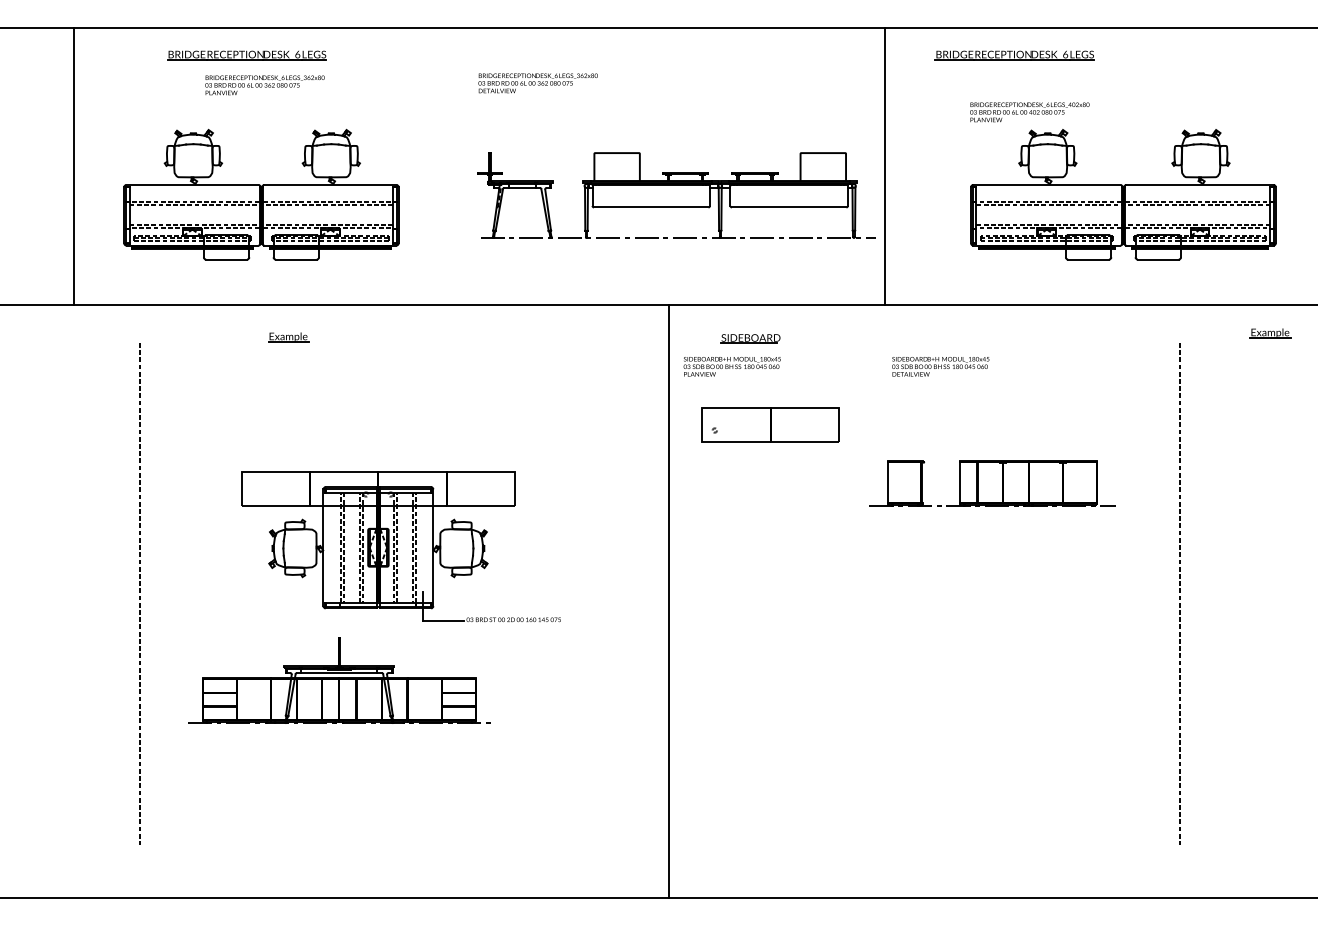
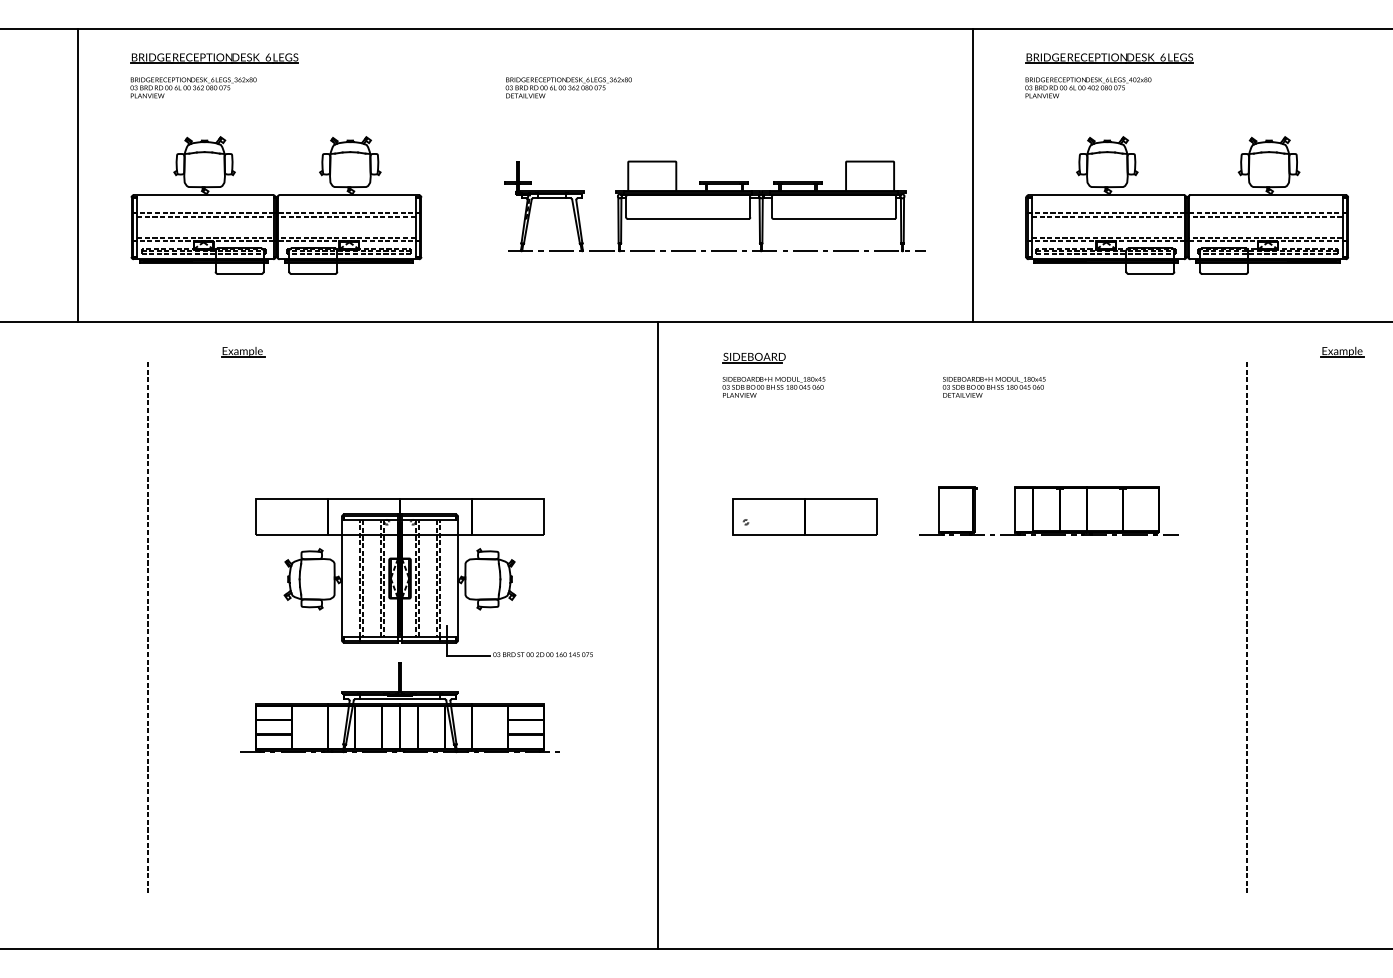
part: (246, 55) -> (214, 58), moved
part: (1014, 55) -> (1109, 58), moved
text: (264, 85) -> (193, 88), moved
text: (1029, 112) -> (1087, 88), moved
line: (884, 166) -> (972, 175), moved
part: (288, 337) -> (242, 352), moved
part: (750, 338) -> (754, 357), moved
part: (770, 424) -> (804, 515), moved
line: (668, 601) -> (657, 635), moved
part: (339, 680) -> (400, 707), moved

